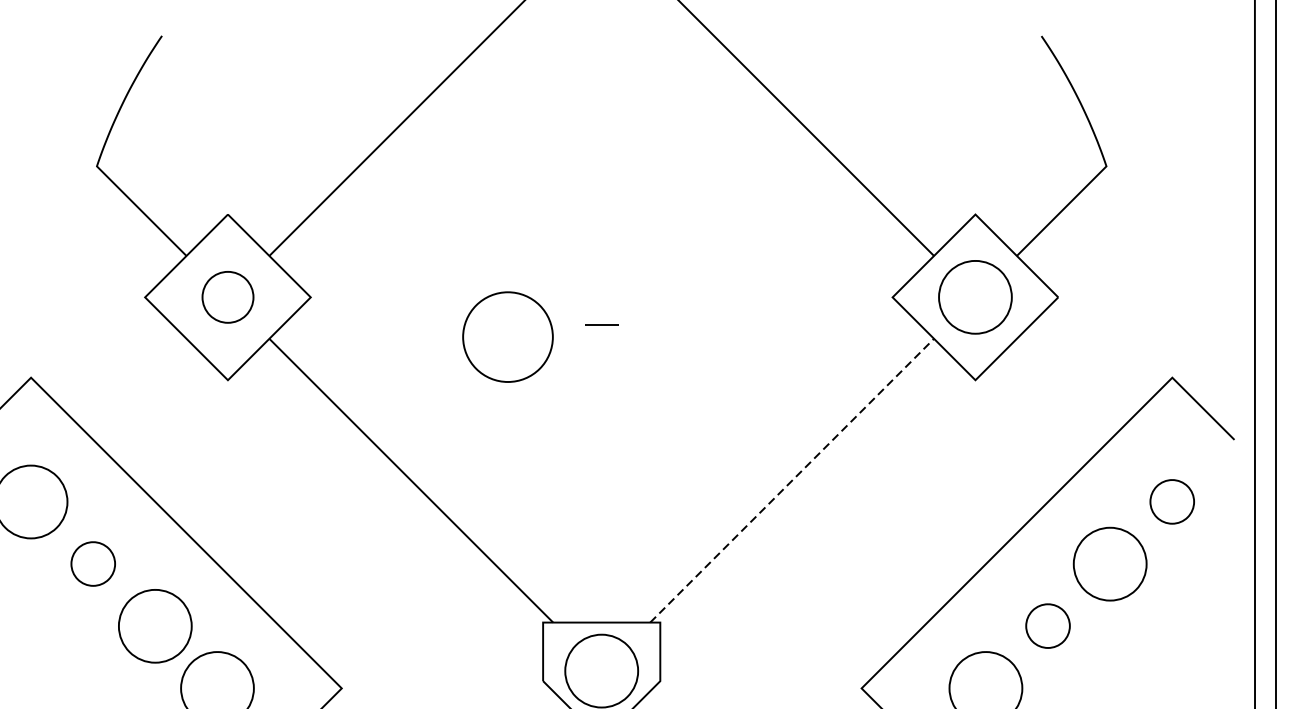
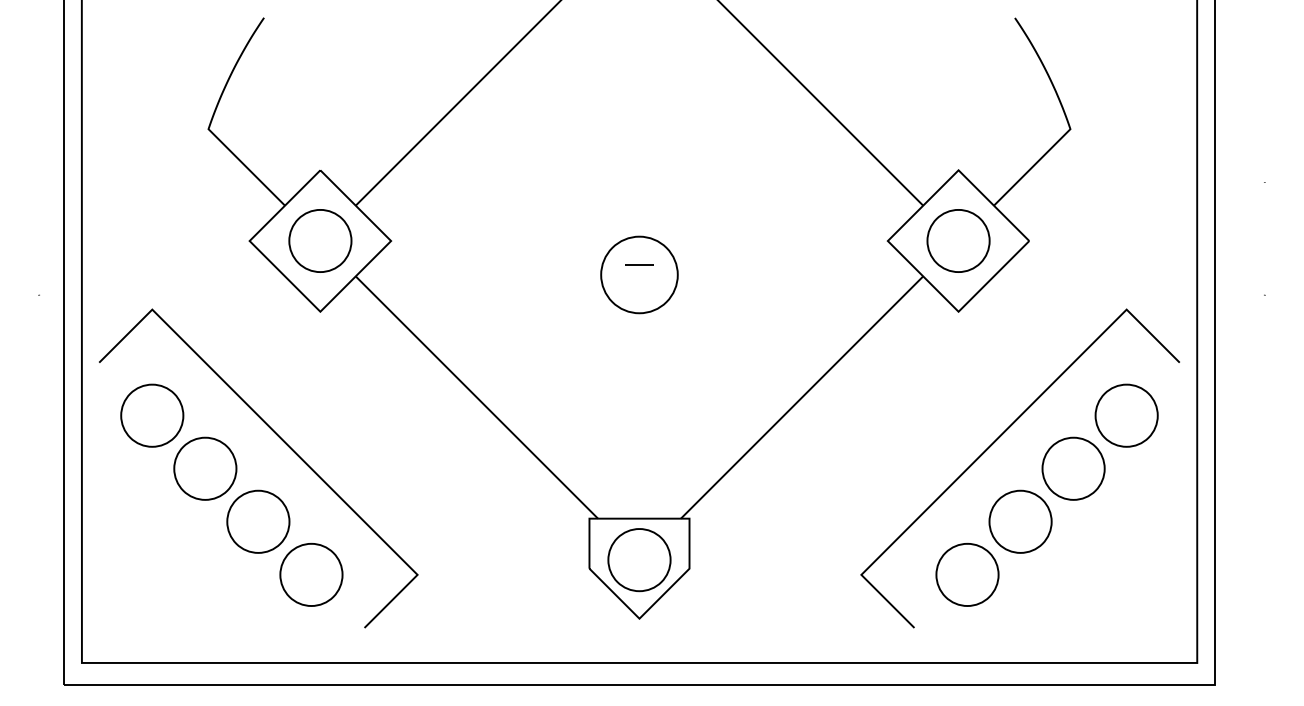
part: (228, 296) -> (320, 240), size x1.43
part: (508, 336) -> (639, 274), moved
line: (792, 480) -> (802, 397), dashed -> solid
part: (1172, 501) -> (1126, 415), size x1.67
part: (93, 563) -> (205, 468), size x1.67
part: (1047, 625) -> (1020, 521), size x1.67

